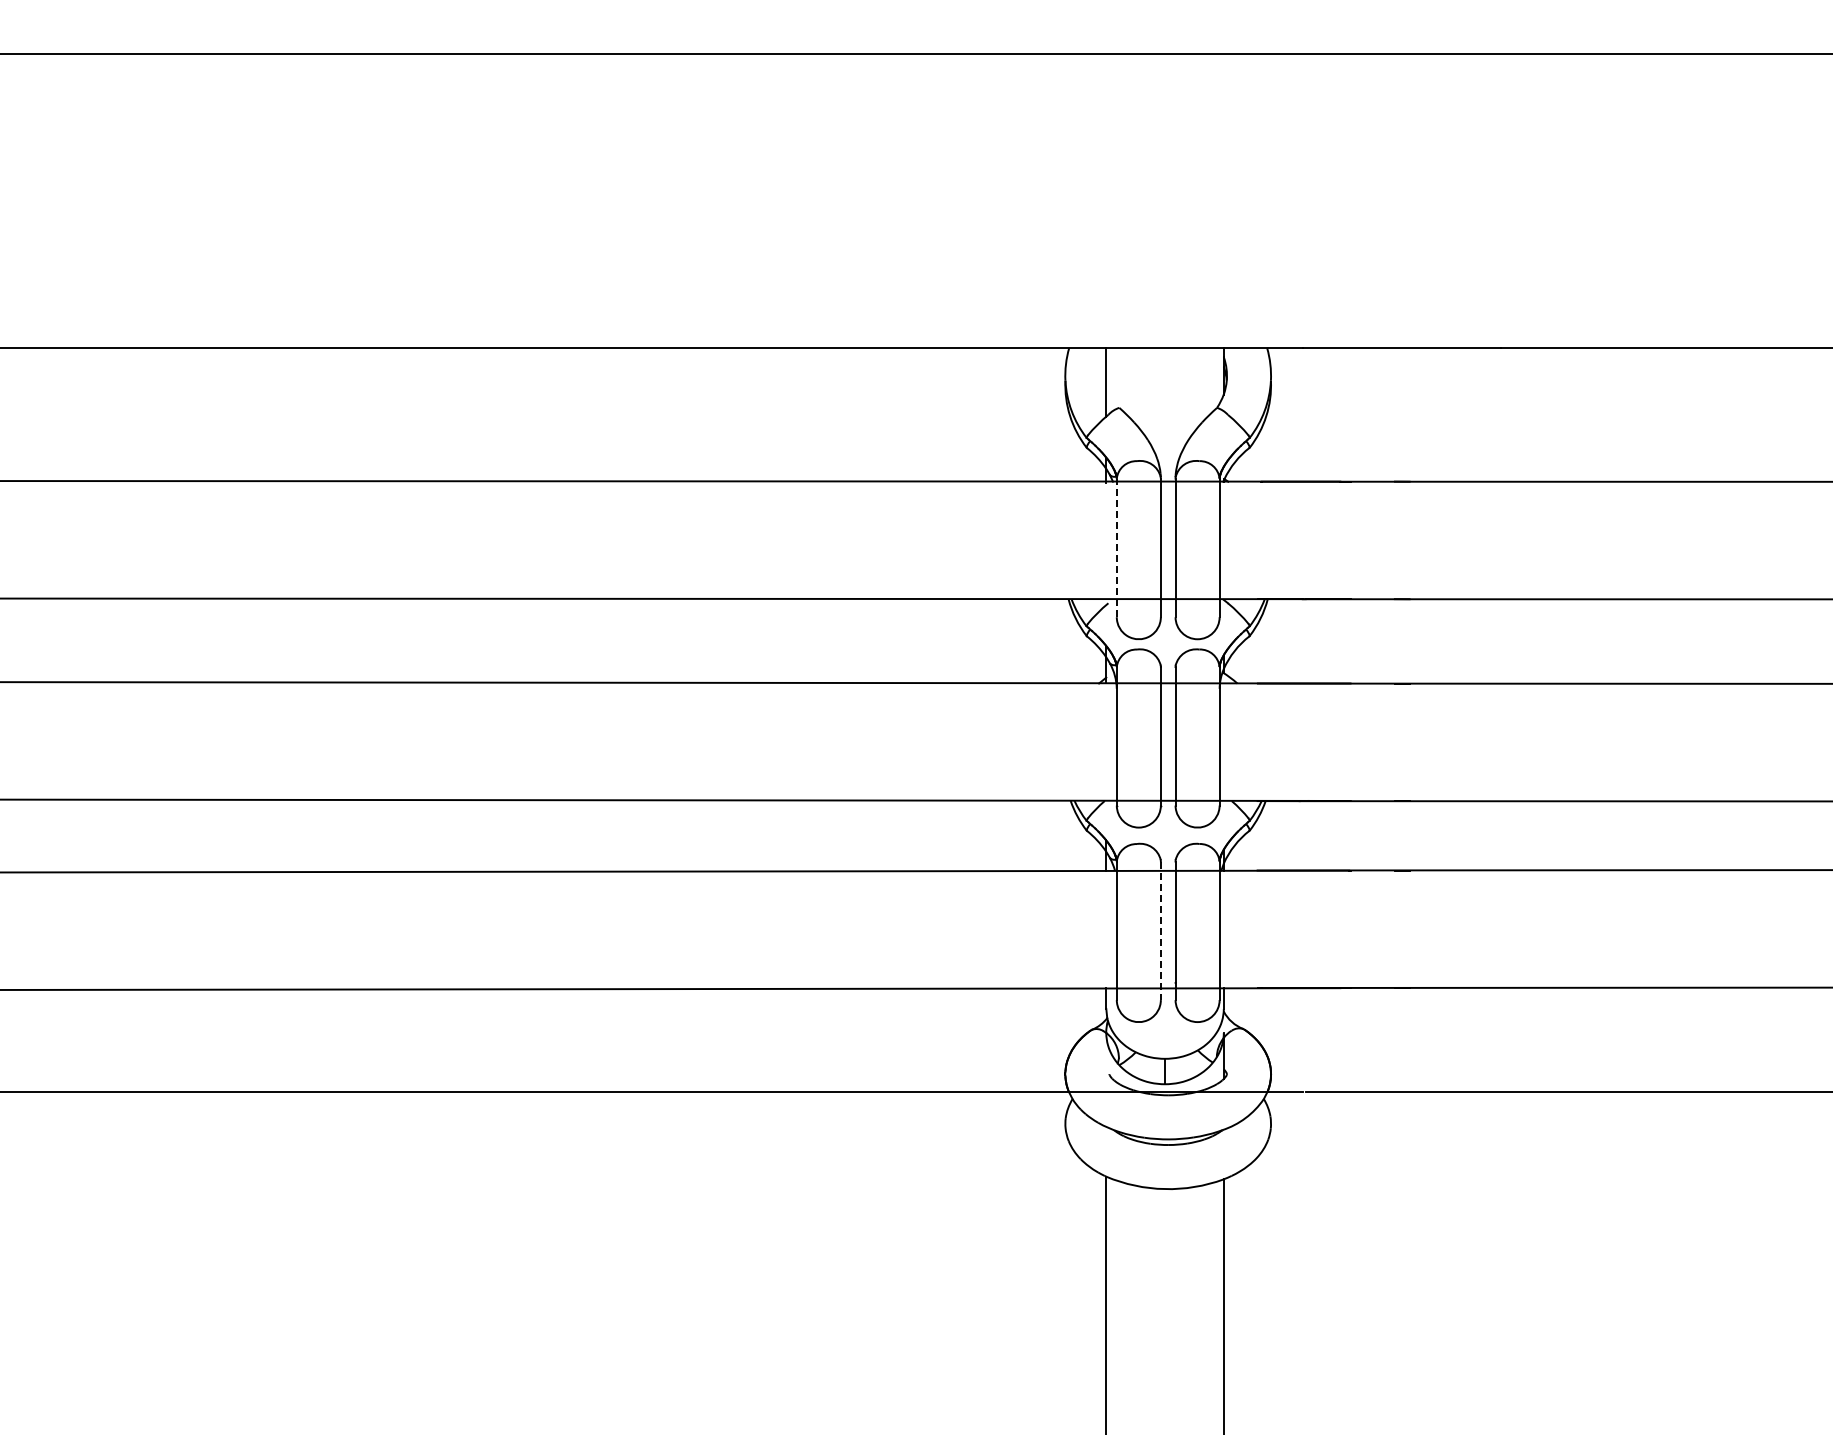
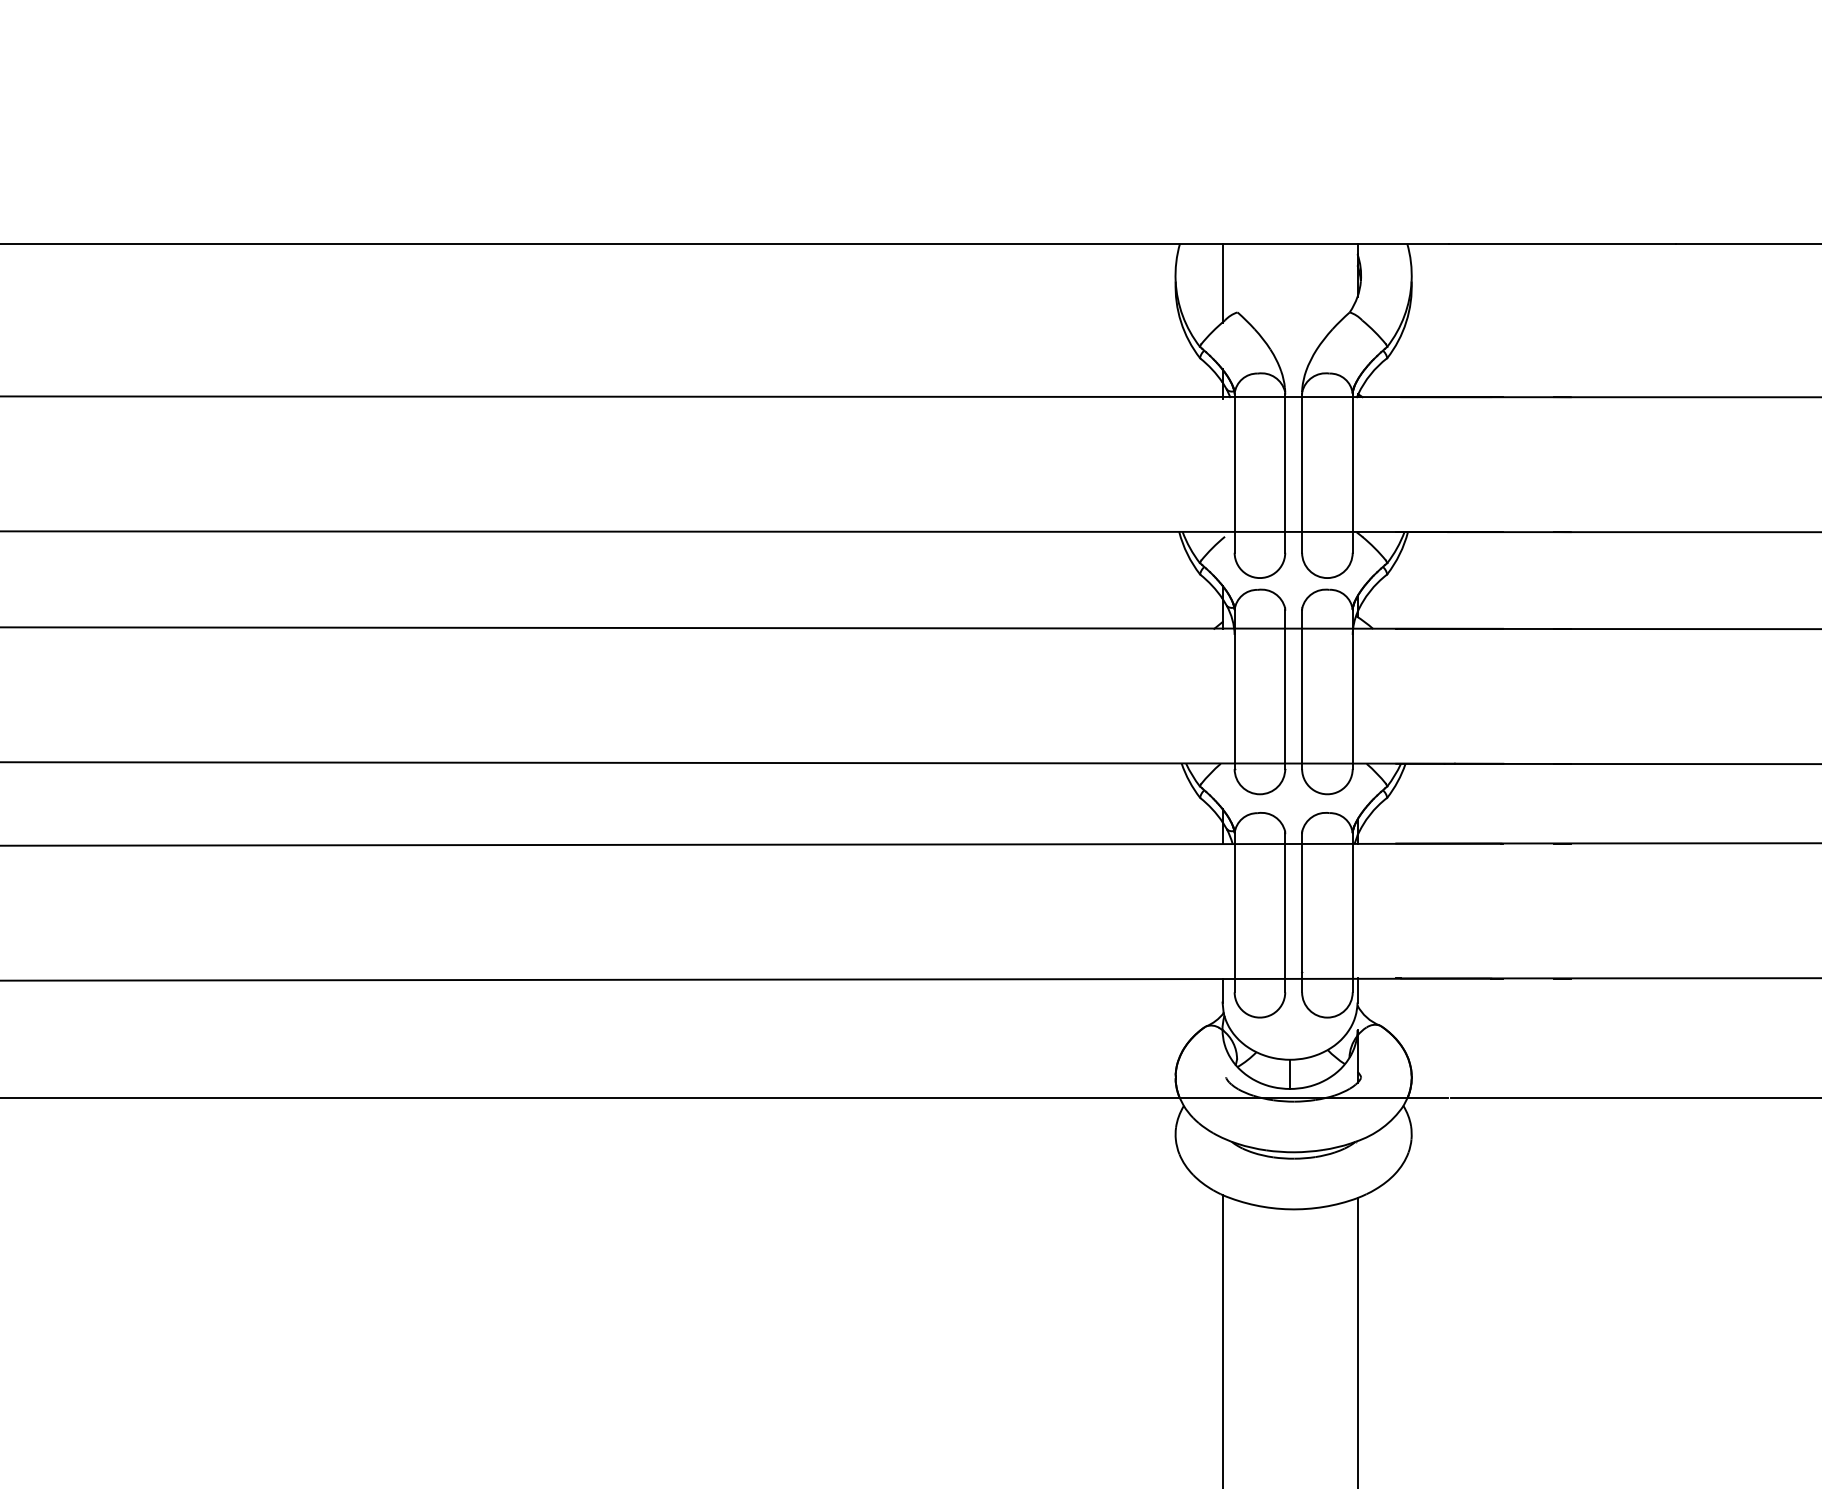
line: (1116, 547) -> (1234, 472), dashed -> solid
line: (1160, 931) -> (1284, 913), dashed -> solid

